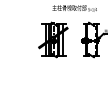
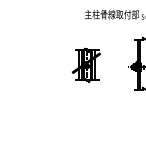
part: (53, 39) -> (86, 64), size x0.6

